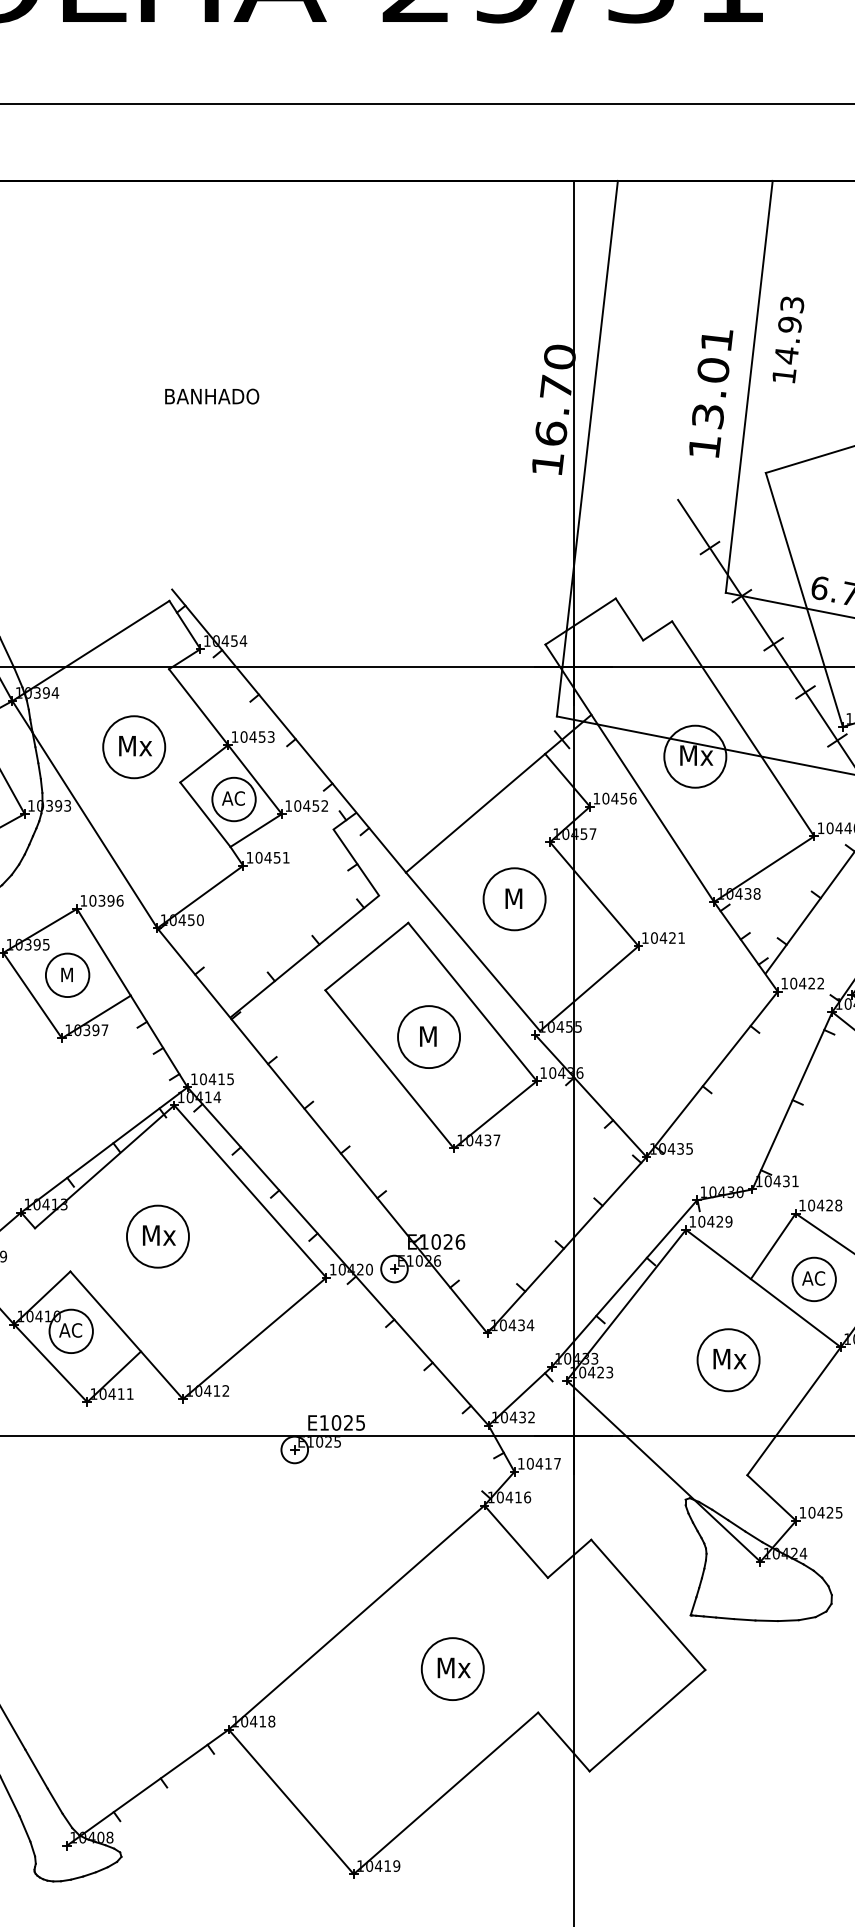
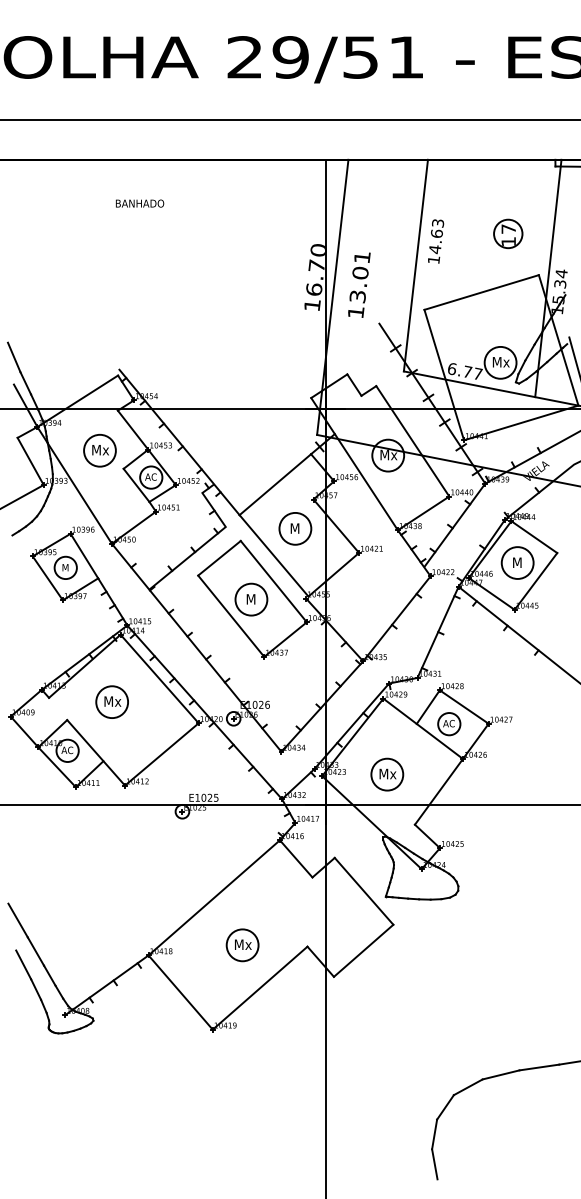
text: (789, 324) -> (436, 233), 14.93 -> 14.63
text: (711, 392) -> (359, 284), moved
text: (213, 396) -> (140, 203), moved
part: (728, 1359) -> (387, 774), moved
part: (452, 1669) -> (242, 945), moved

